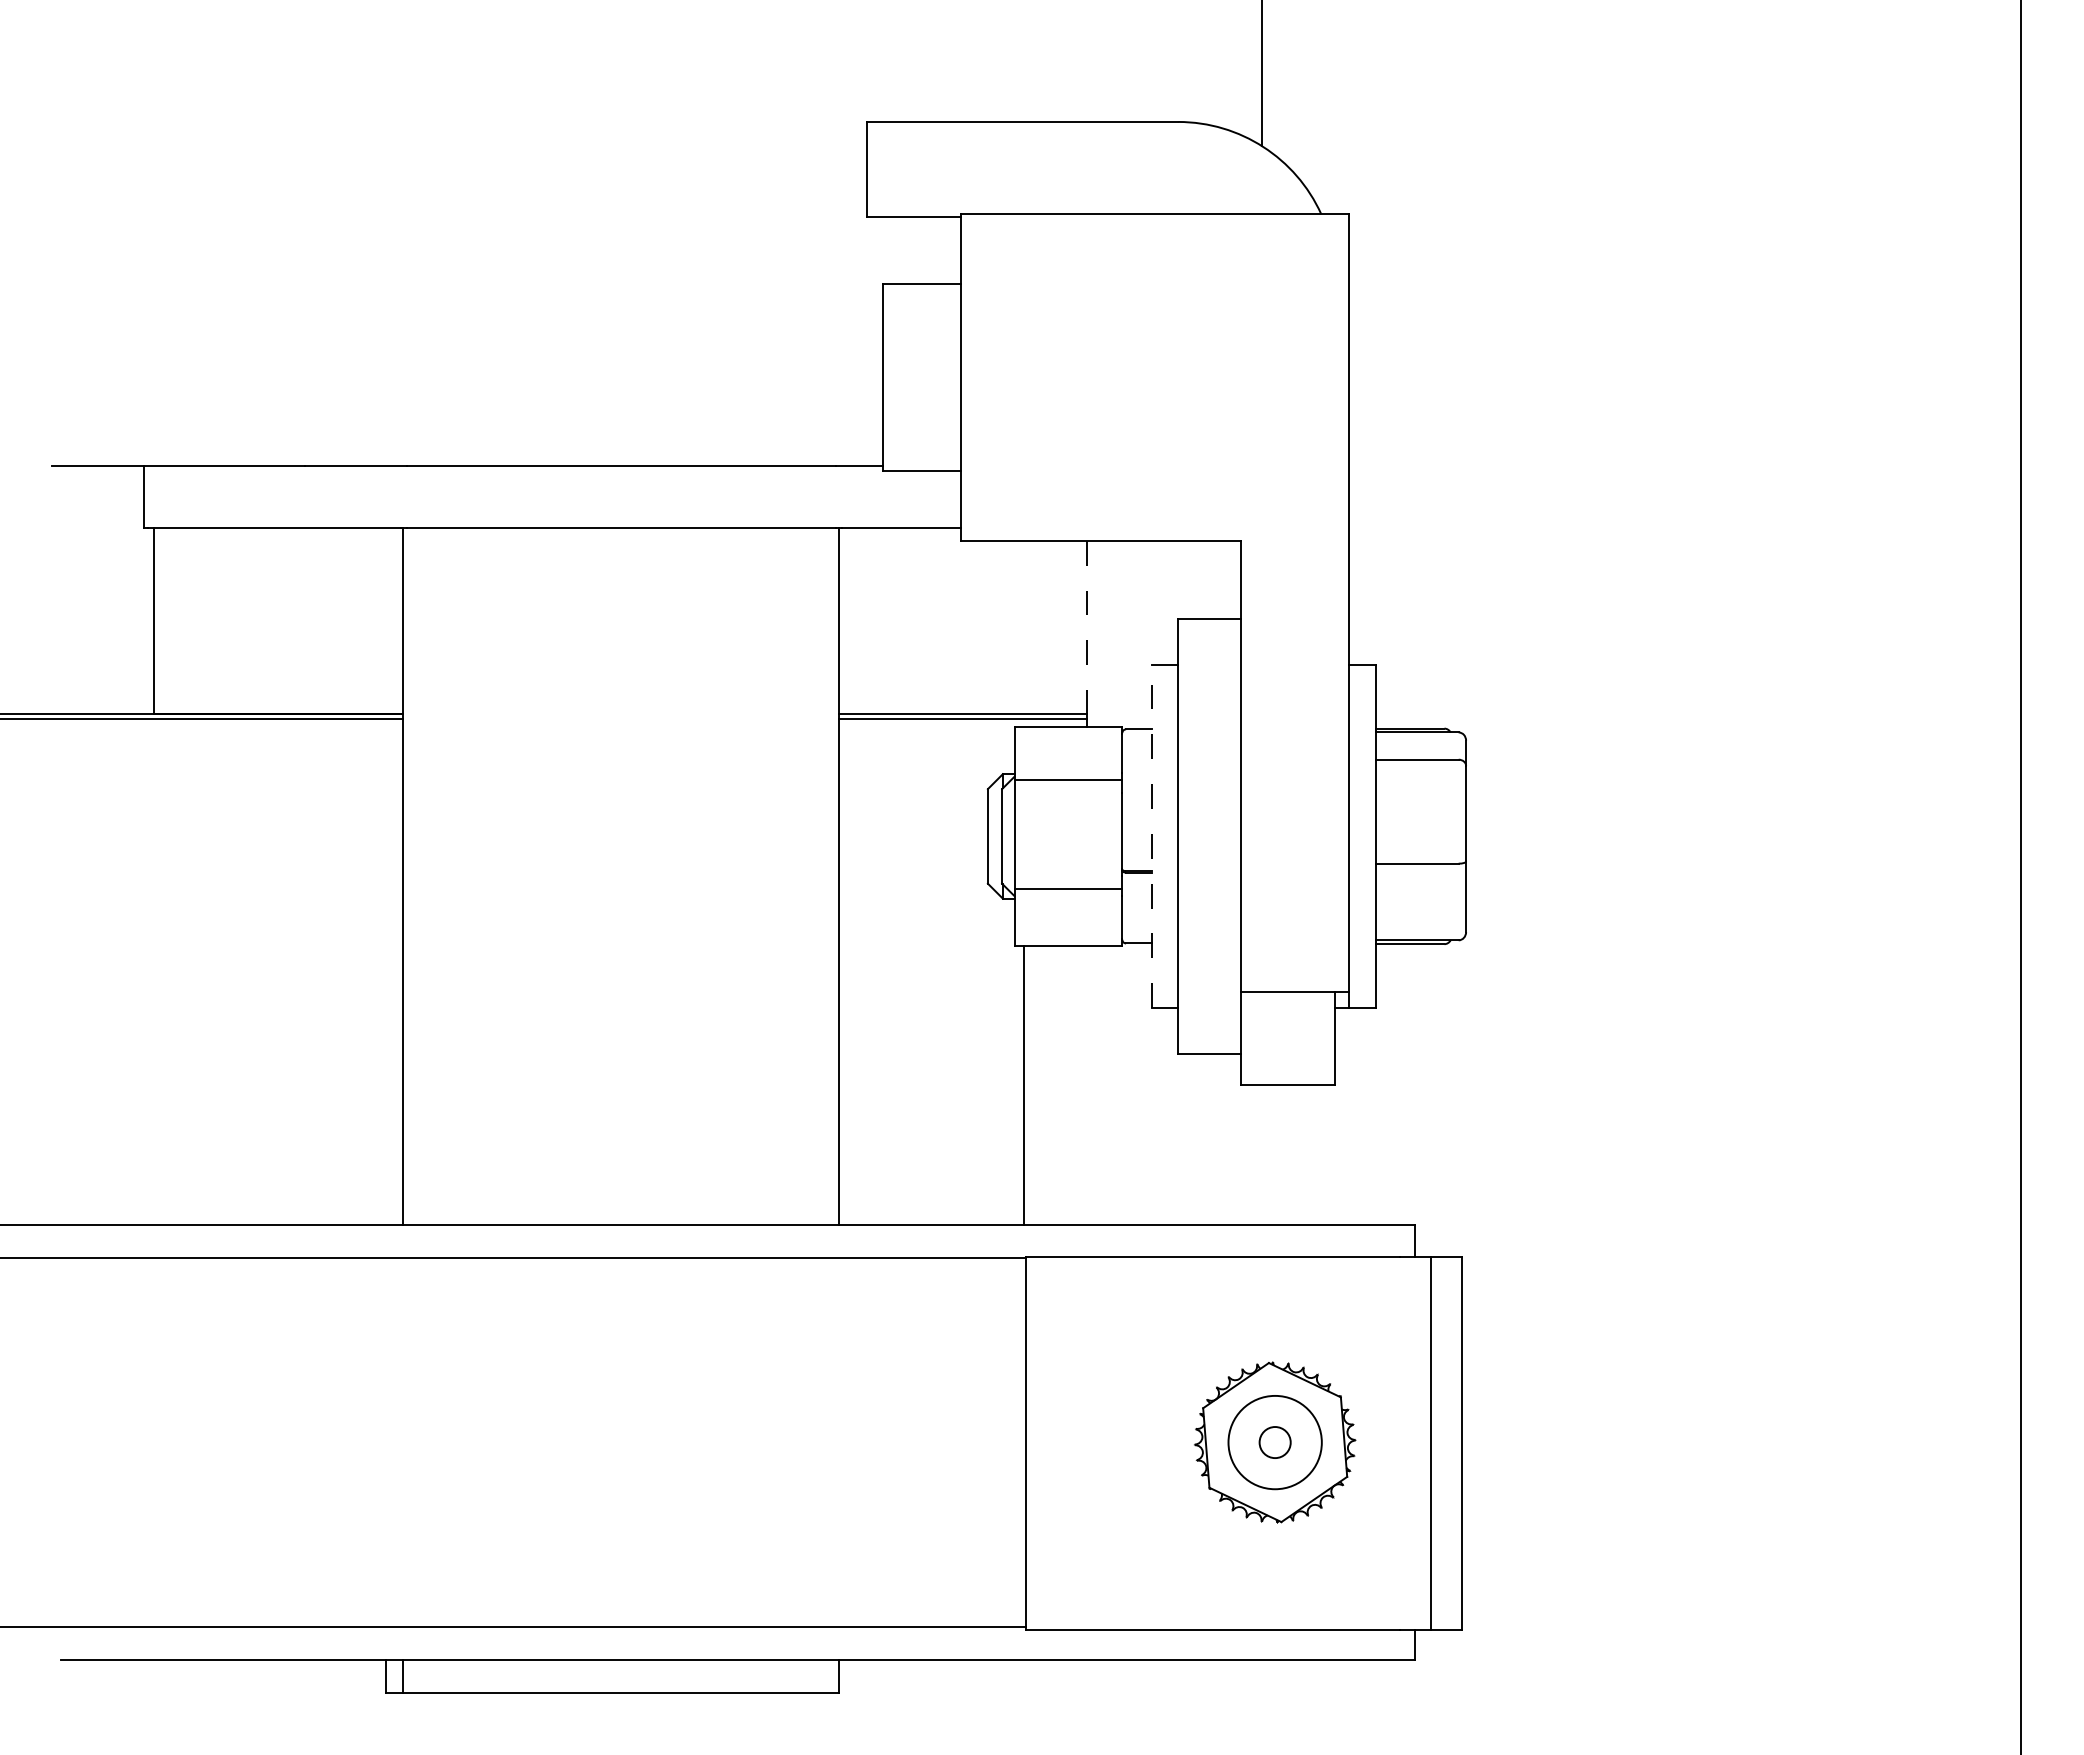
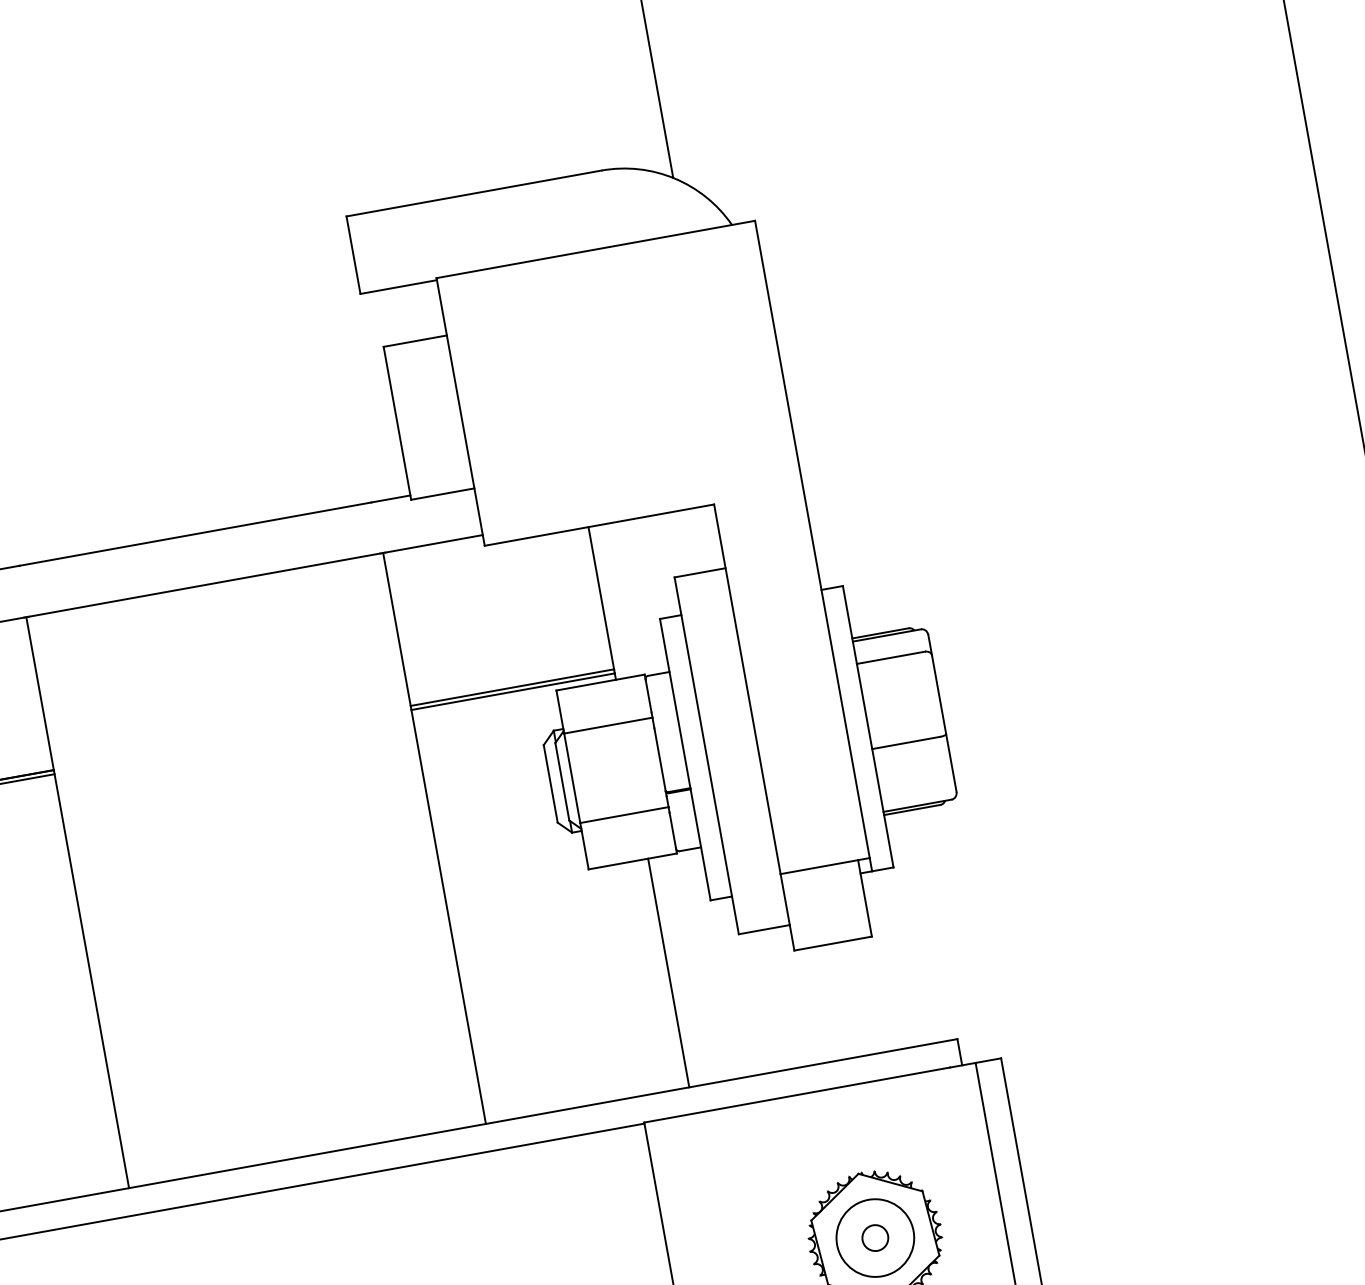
line: (1087, 627) -> (601, 598), dashed -> solid
line: (1152, 836) -> (685, 759), dashed -> solid
line: (1024, 1084) -> (668, 972), moved

